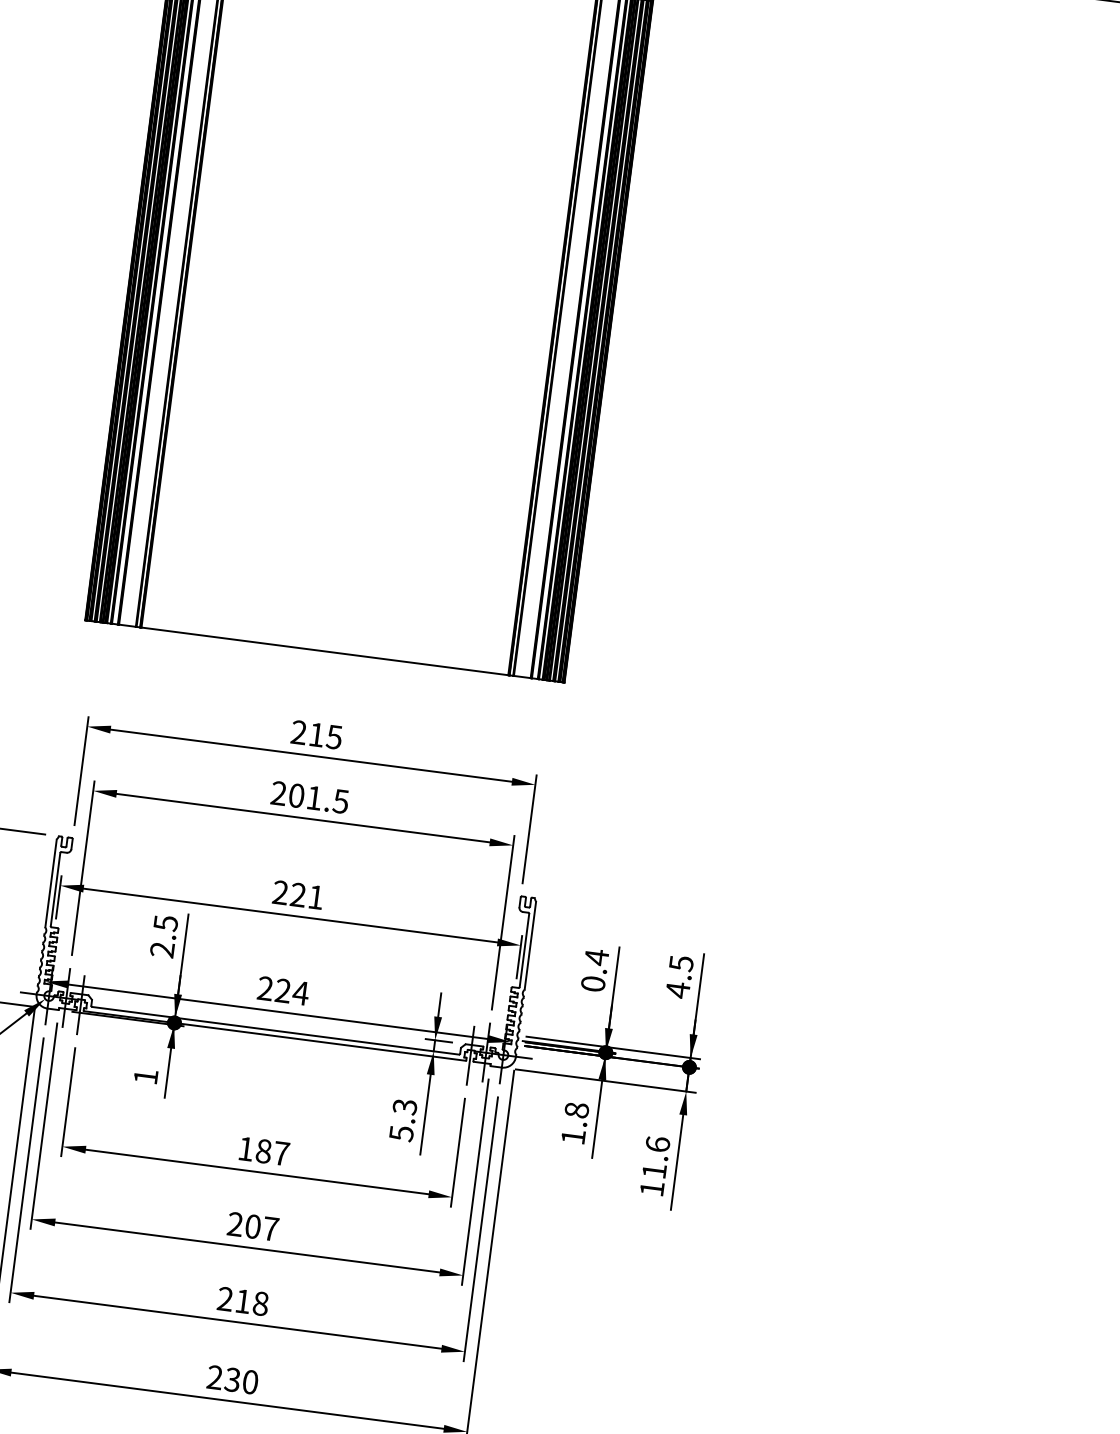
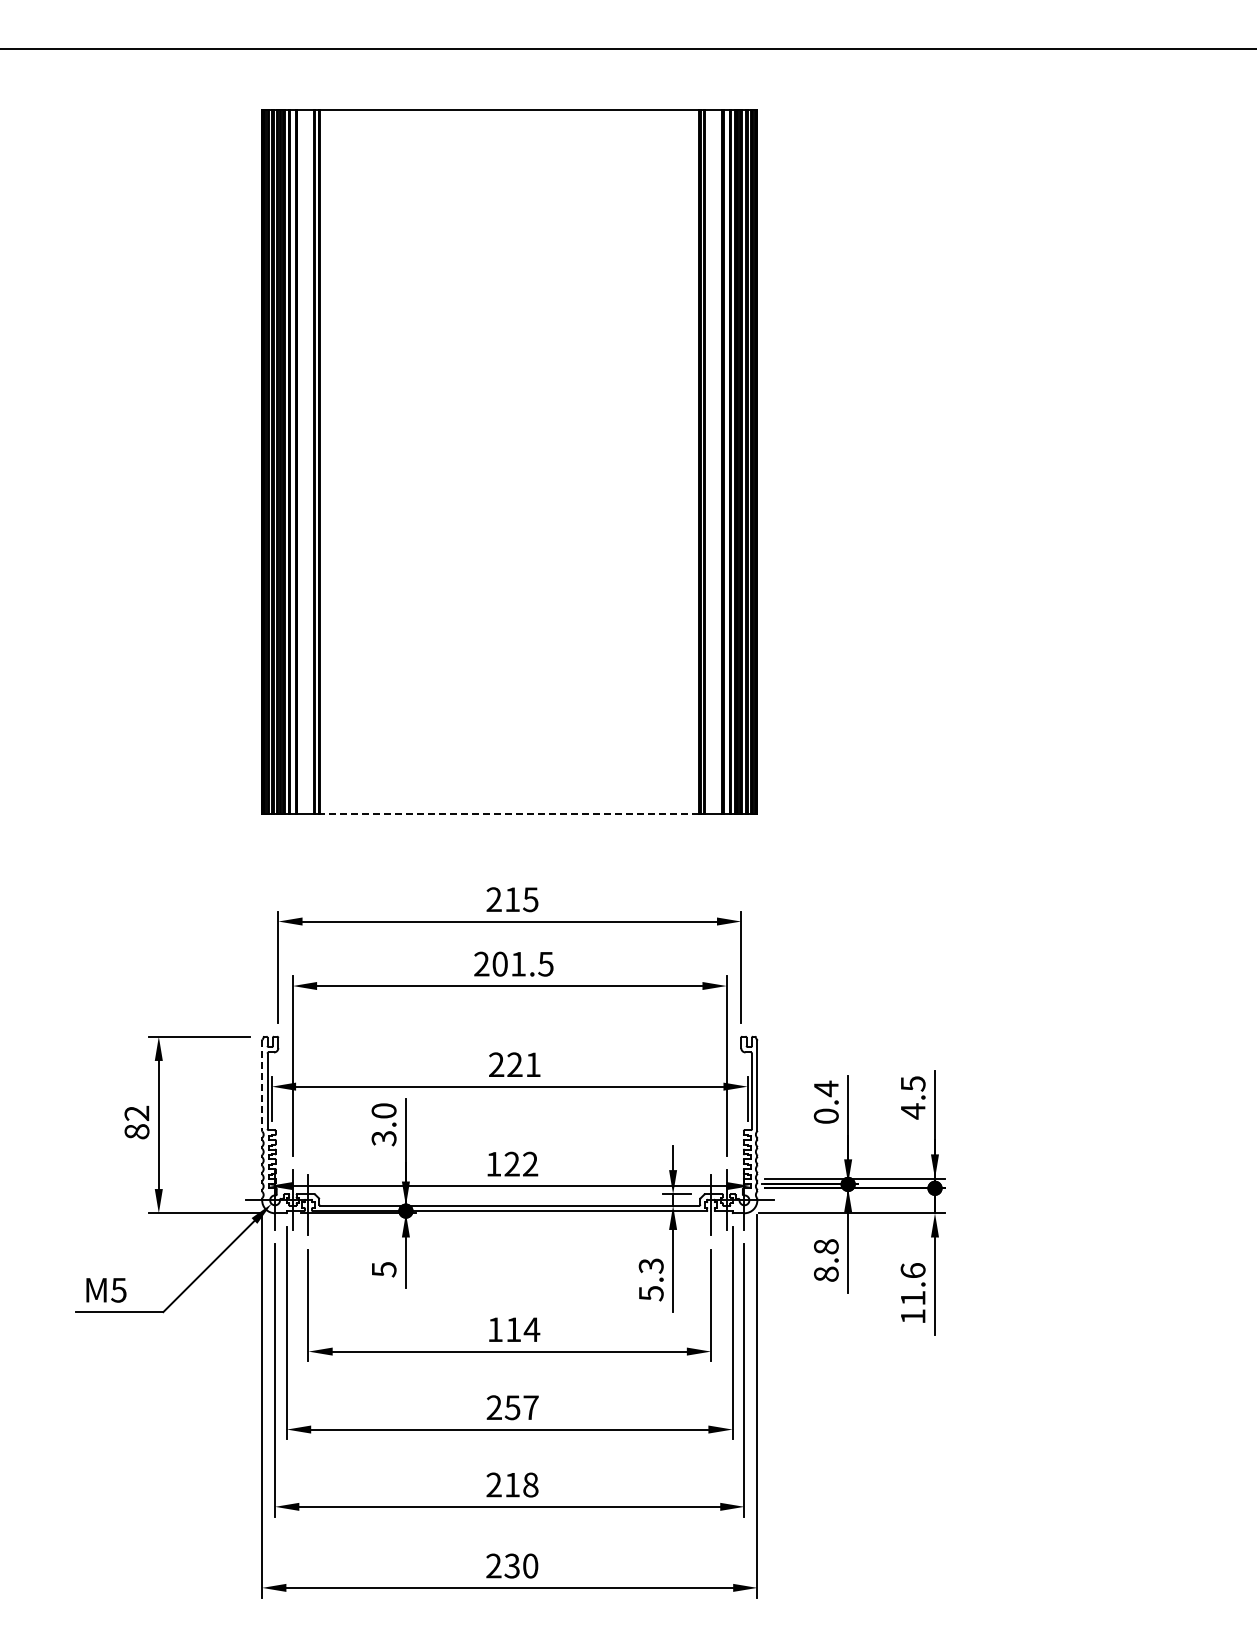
line: (324, 651) -> (509, 813), solid -> dashed
line: (51, 884) -> (262, 1086), solid -> dashed
text: (163, 936) -> (383, 1124), 2.5 -> 3.0
text: (283, 990) -> (512, 1163), 224 -> 122
text: (146, 1076) -> (384, 1269), 1 -> 5
text: (573, 1136) -> (826, 1273), 1.8 -> 8.8
text: (273, 1152) -> (523, 1329), 187 -> 114
text: (252, 1226) -> (512, 1407), 207 -> 257

